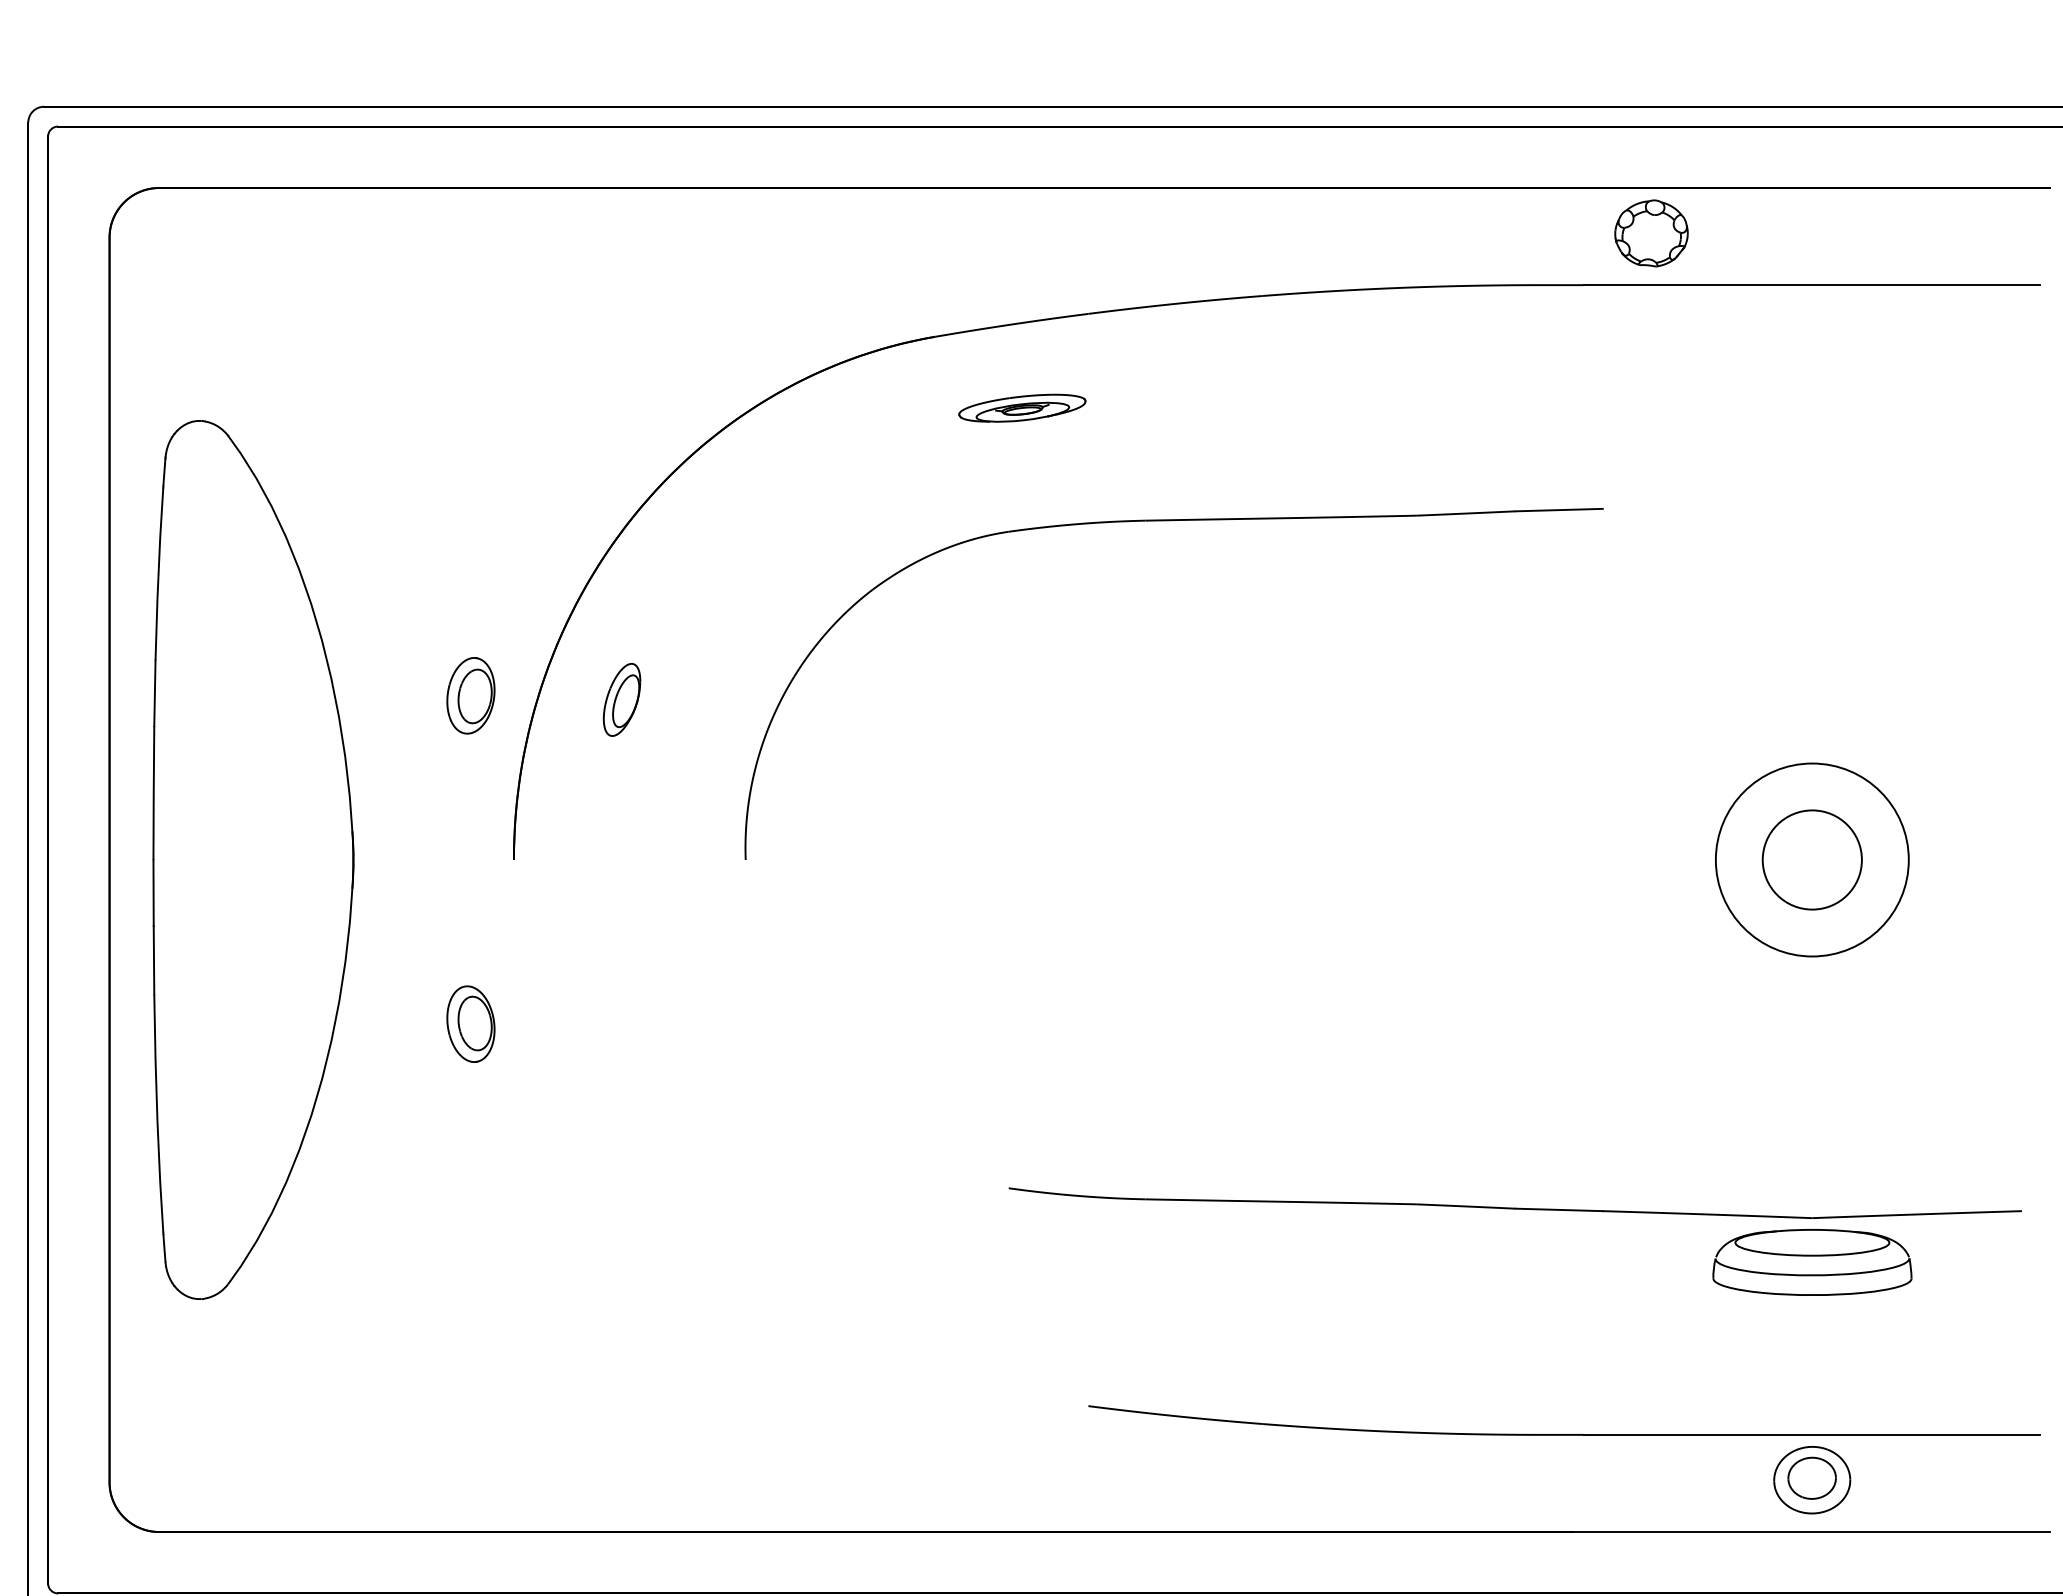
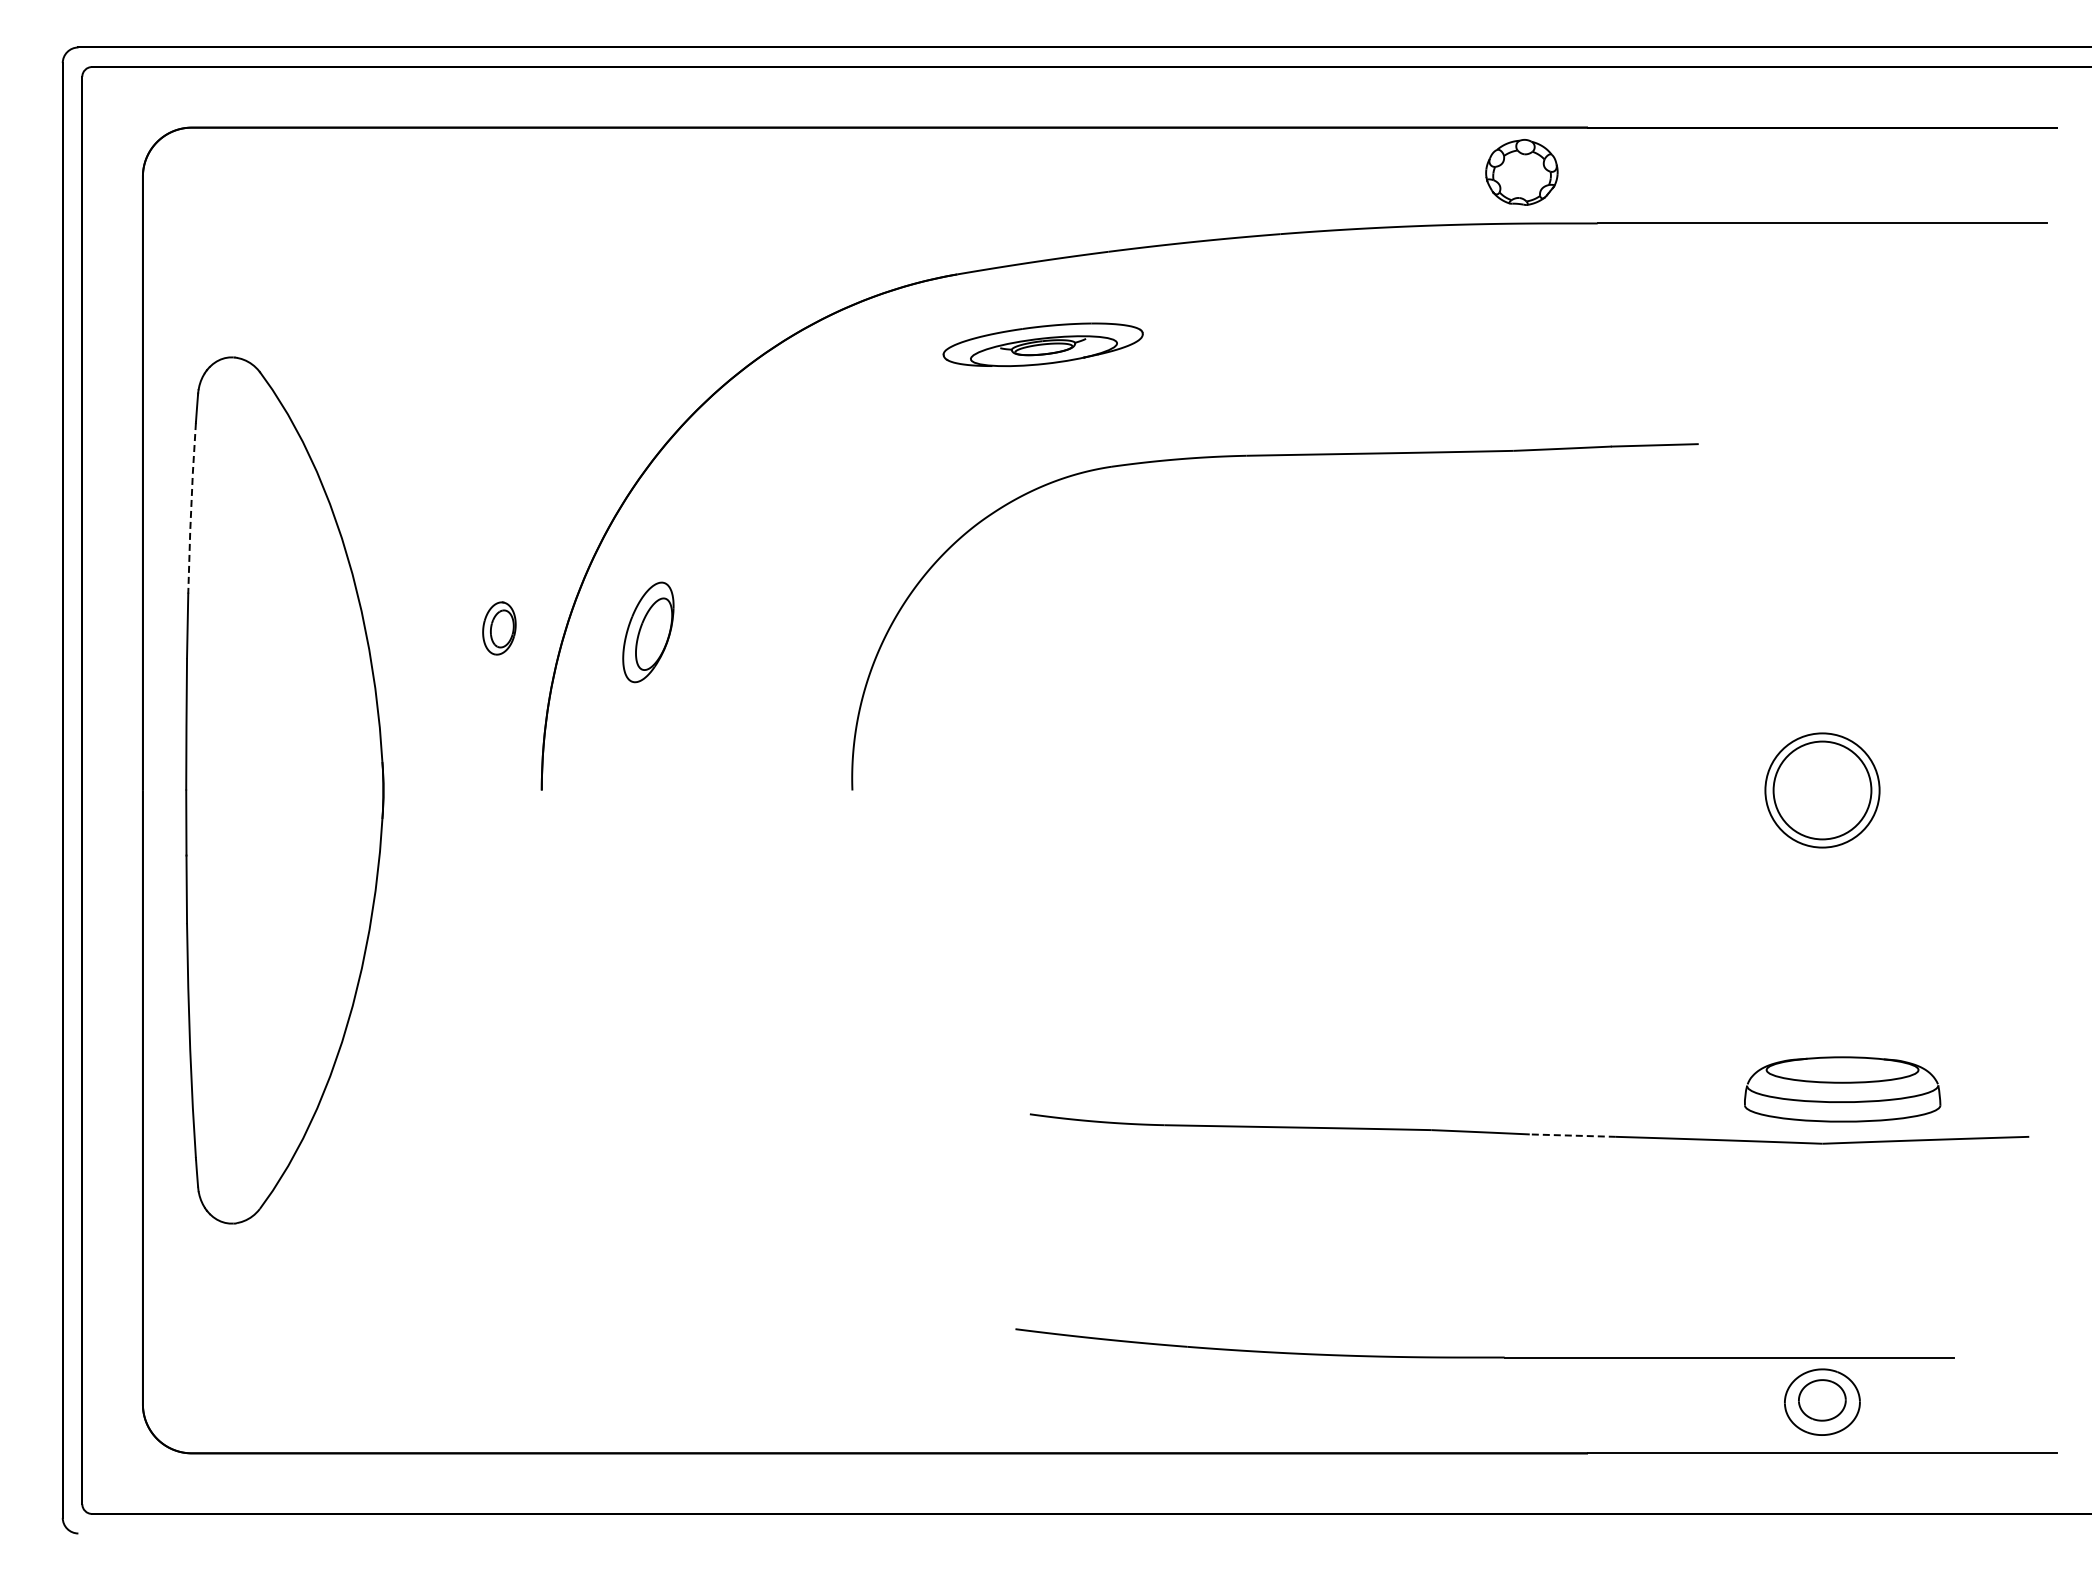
part: (1651, 233) -> (1521, 172), moved
part: (1022, 407) -> (1043, 344), size x1.6
part: (1173, 521) -> (1274, 456), moved
line: (158, 574) -> (191, 508), solid -> dashed
part: (471, 695) -> (499, 628), size x0.7
part: (622, 699) -> (648, 632), size x1.4
circle: (1812, 860) -> (1822, 790), size x0.6
part: (471, 1024) -> (499, 952), removed
line: (1558, 1209) -> (1572, 1135), solid -> dashed
part: (1812, 1262) -> (1842, 1089), moved
part: (1563, 1433) -> (1484, 1356), moved

